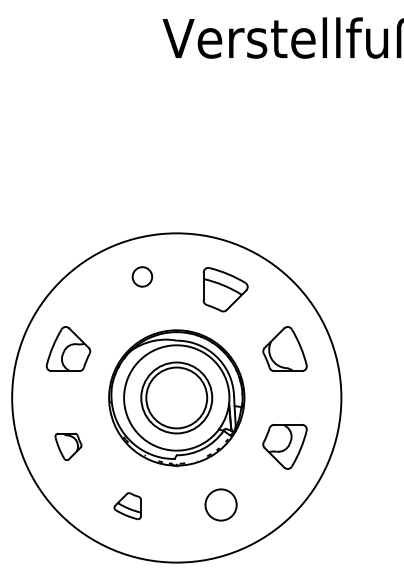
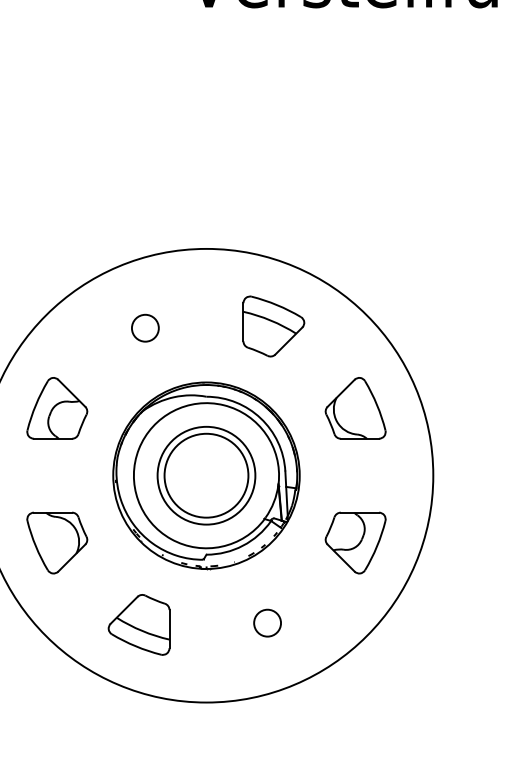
circle: (142, 276) -> (145, 327), moved
part: (68, 446) -> (57, 542), size x1.67
circle: (220, 504) -> (266, 622), size x0.62
part: (127, 505) -> (138, 623), size x1.67

